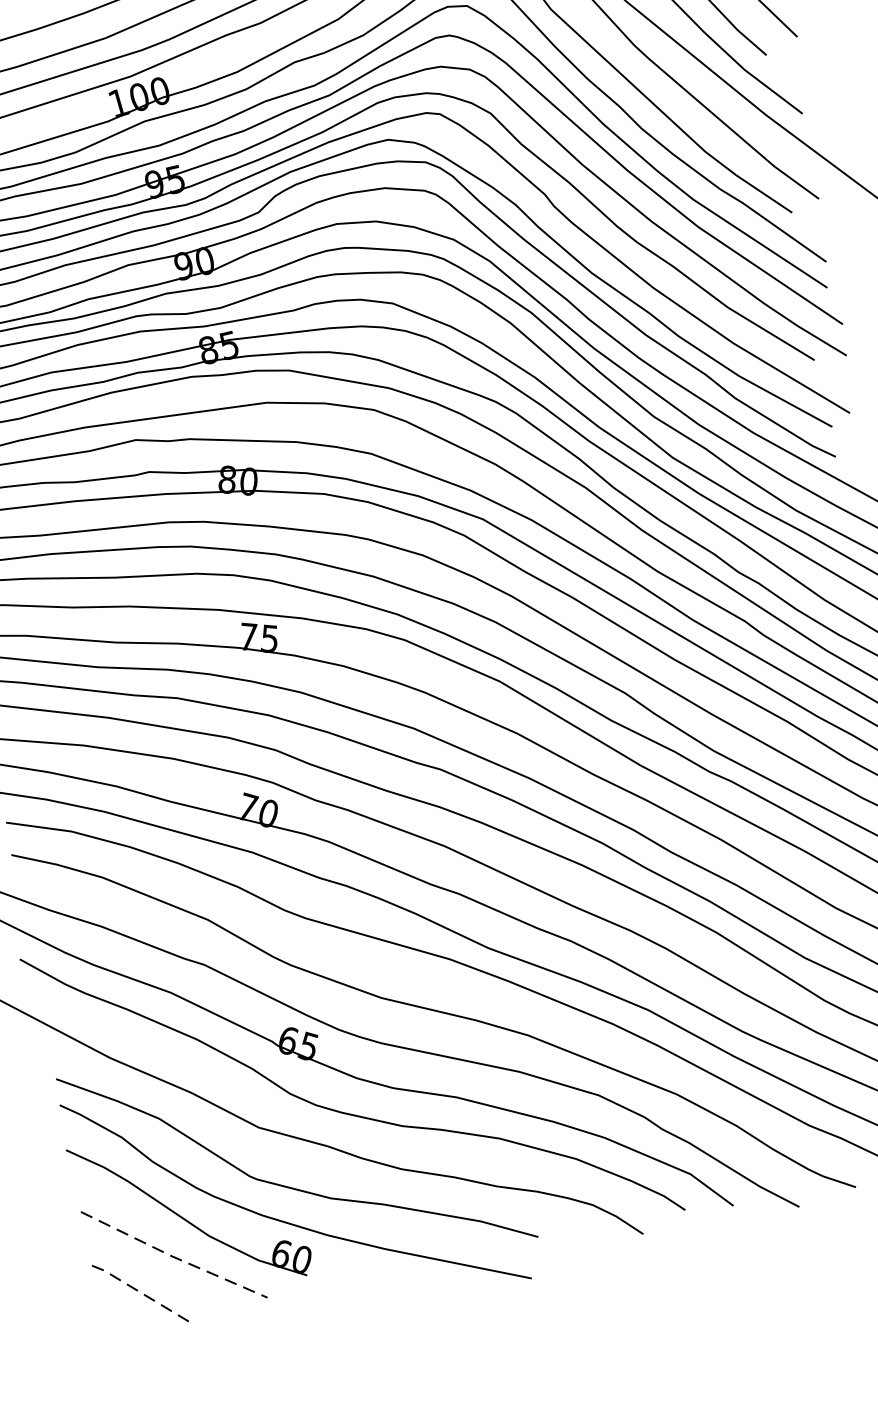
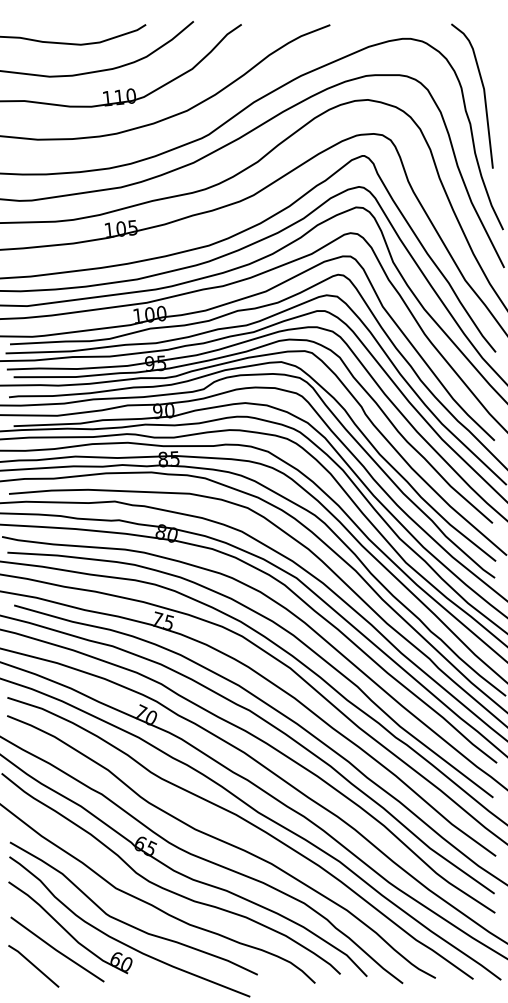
line: (172, 1256) -> (56, 950), dashed -> solid
line: (136, 1290) -> (33, 965), dashed -> solid

